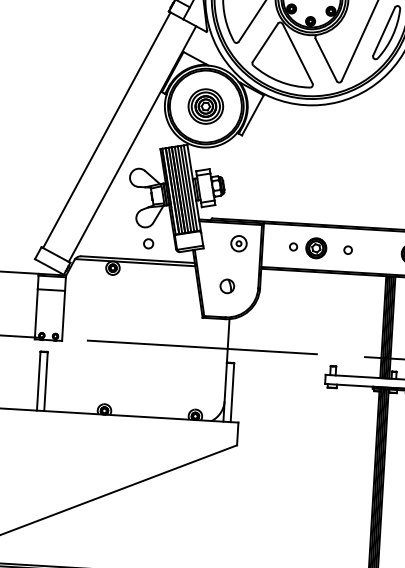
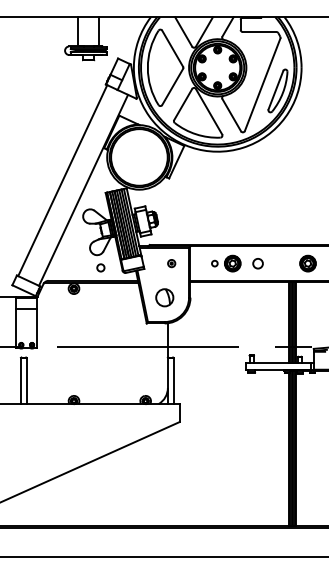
part: (204, 105) -> (138, 156), removed
part: (238, 243) -> (171, 263), size x0.6
circle: (347, 250) -> (257, 263), size x1.6
part: (227, 286) -> (164, 297), size x1.6

